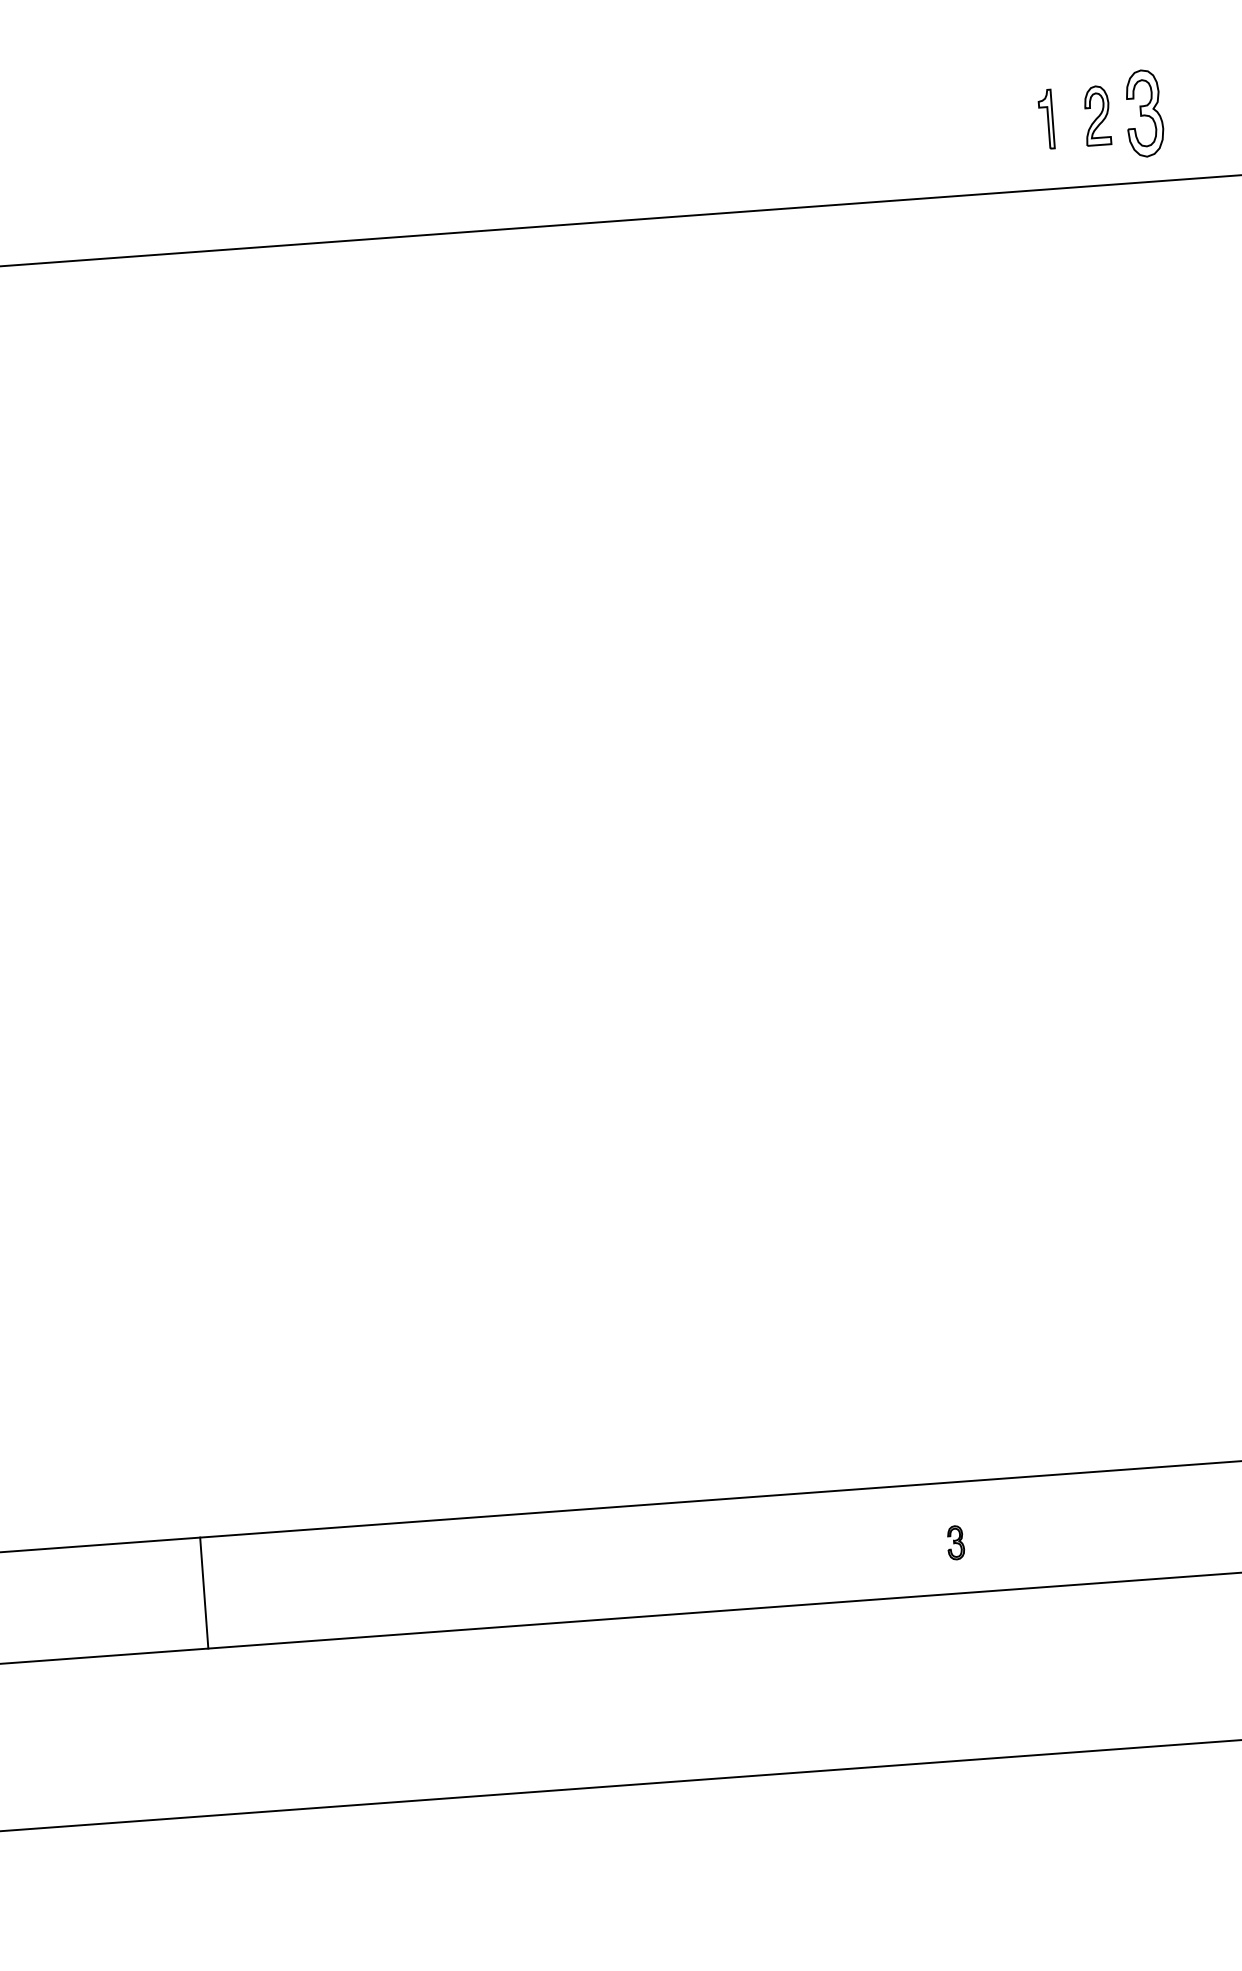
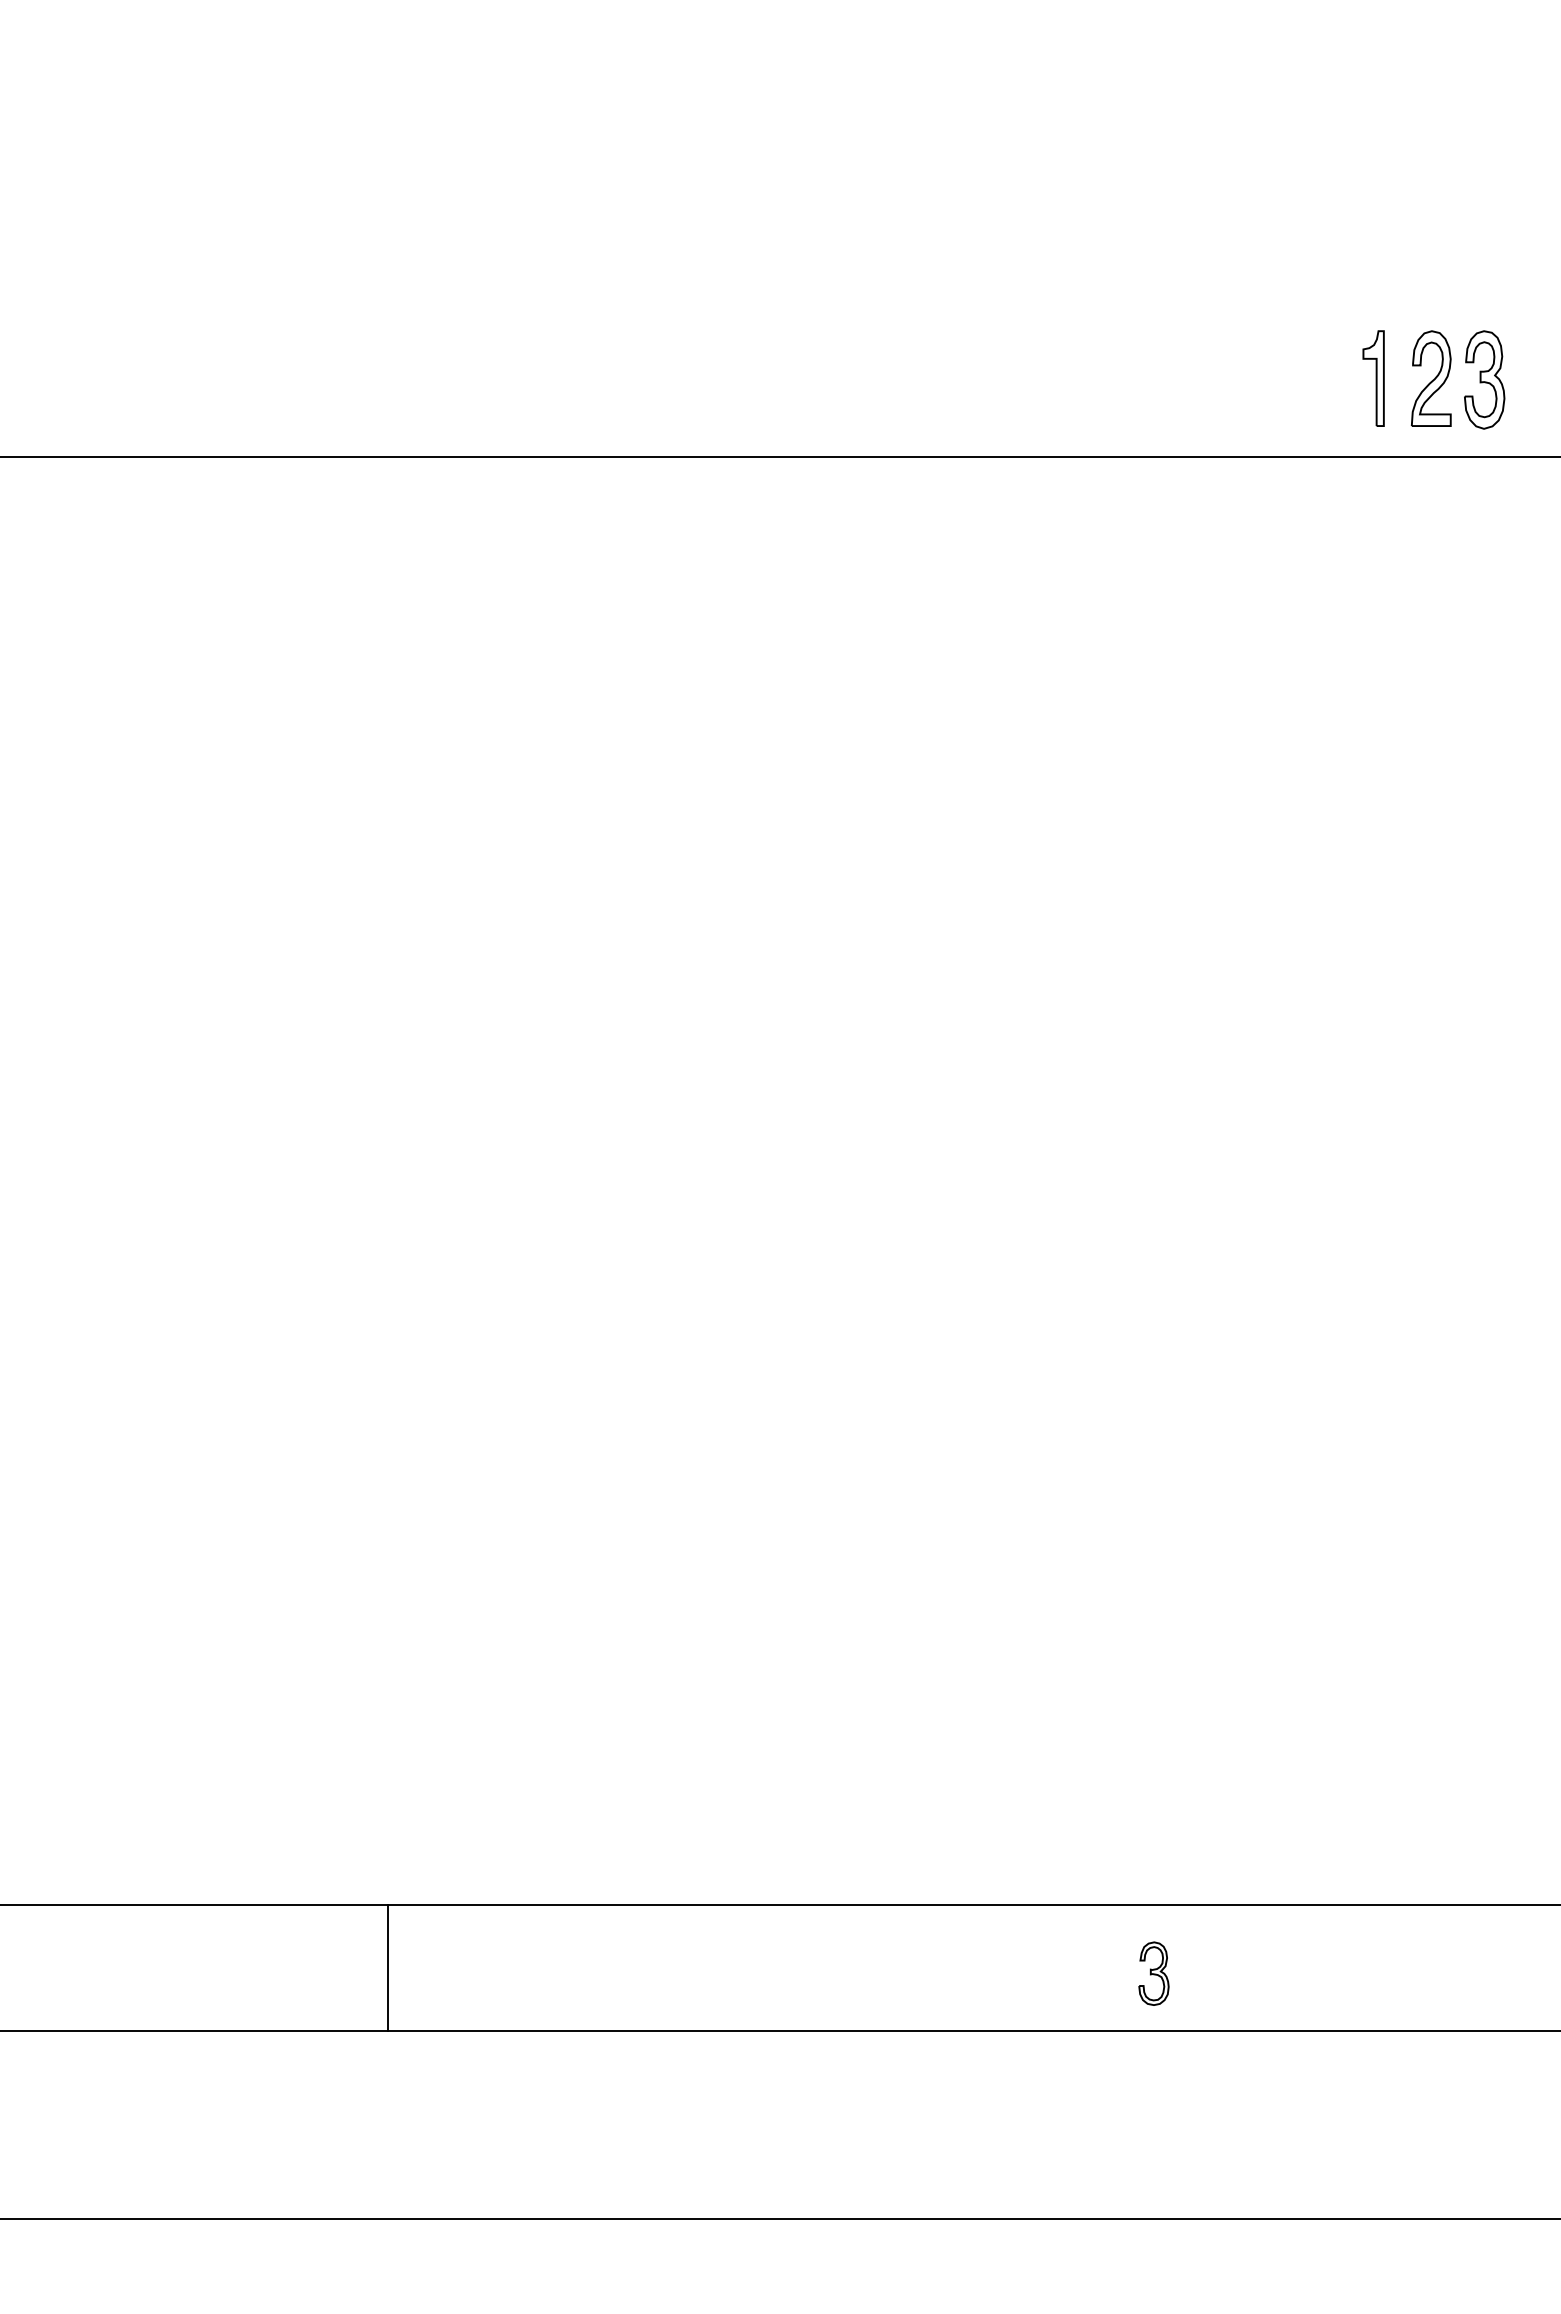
part: (1096, 115) -> (1430, 378), size x1.43
part: (1046, 119) -> (1373, 378), size x1.43
part: (955, 1542) -> (1153, 1973), size x1.67
line: (204, 1592) -> (387, 1967), moved

